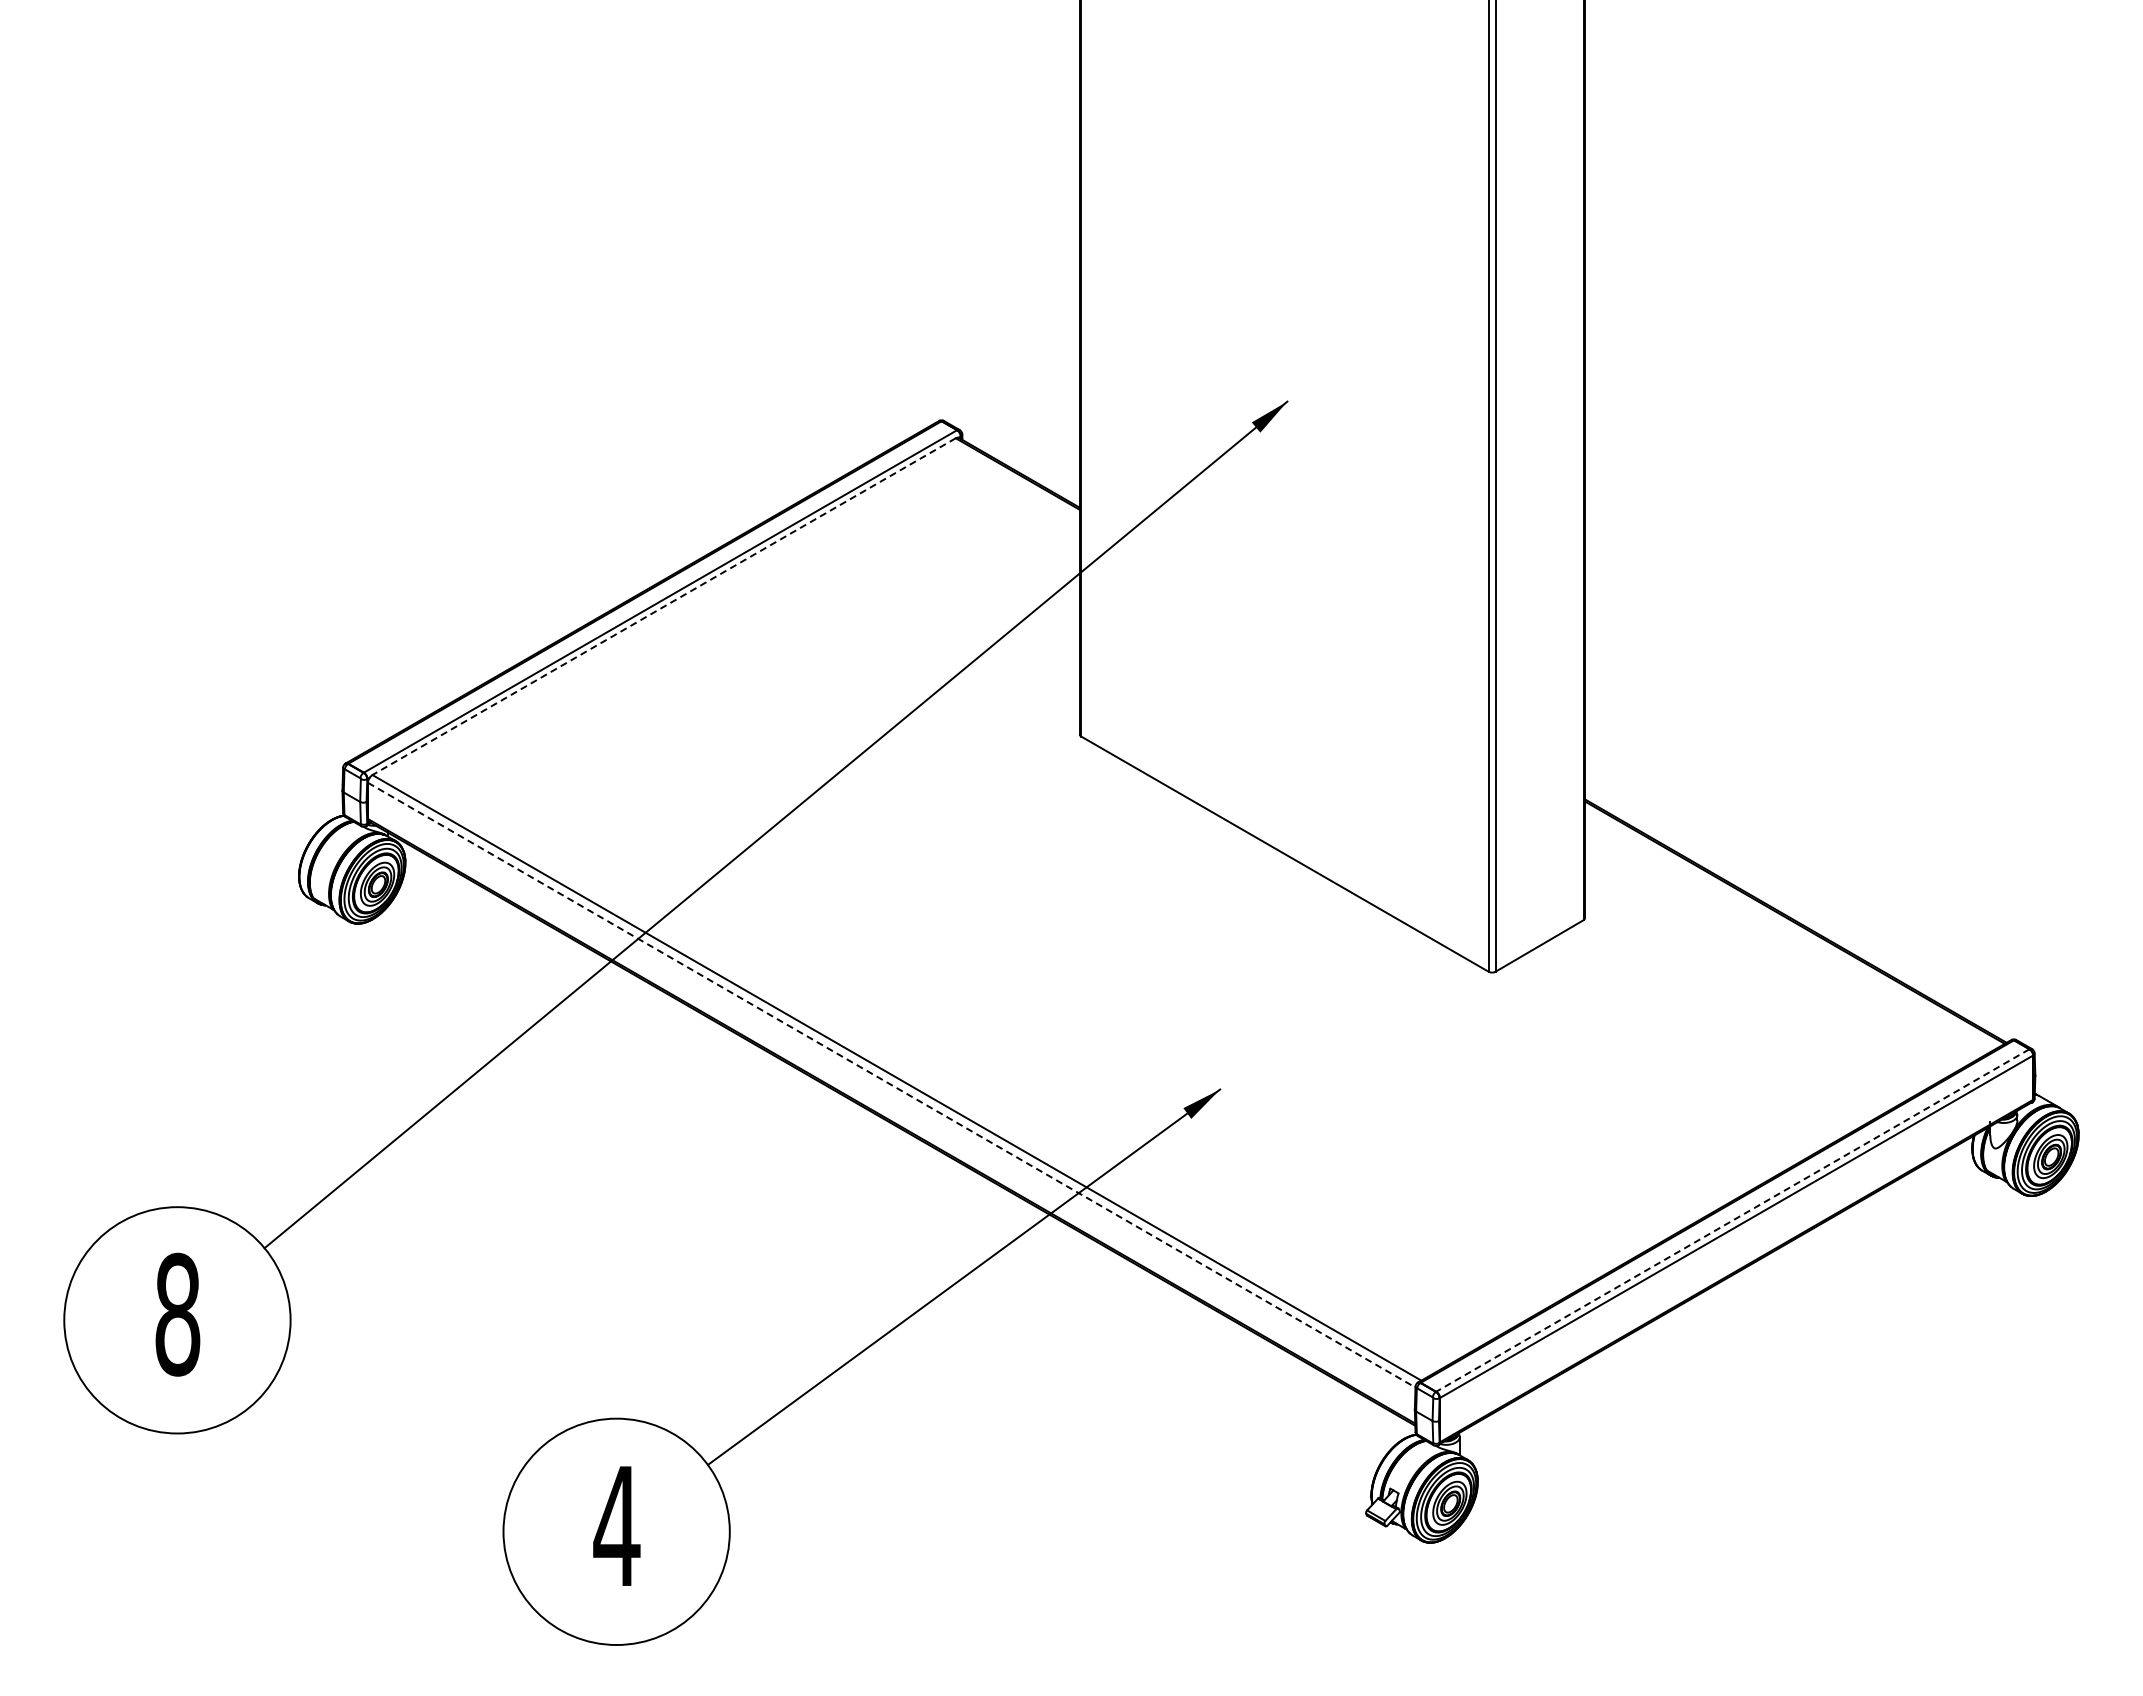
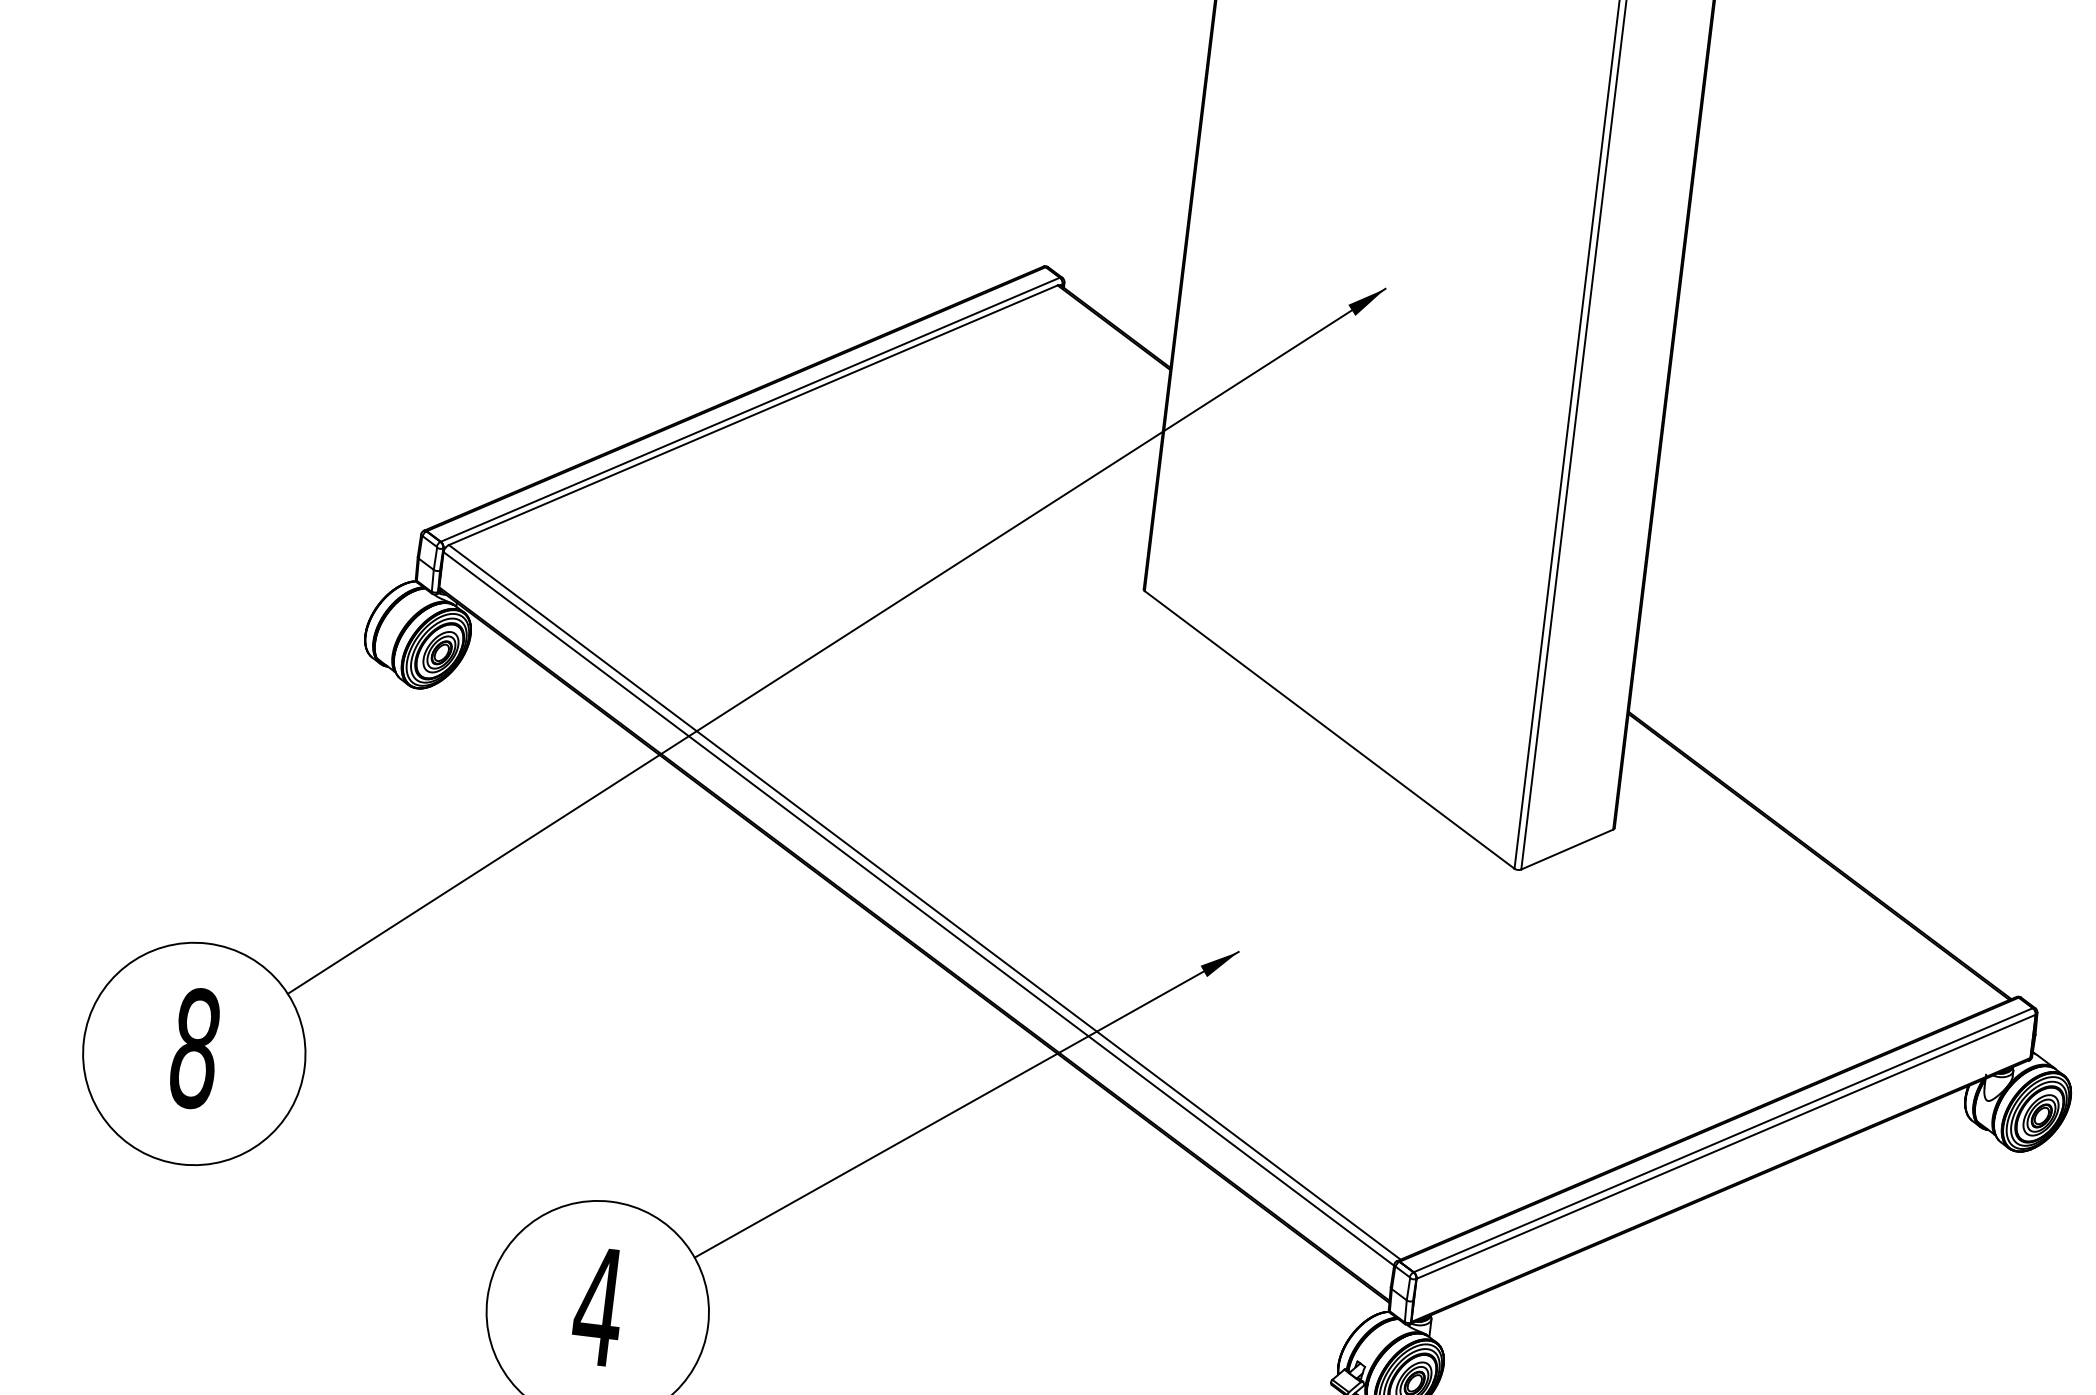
line: (664, 606) -> (753, 415), dashed -> solid
line: (891, 1085) -> (918, 909), dashed -> solid
line: (1732, 1220) -> (1723, 1140), dashed -> solid

